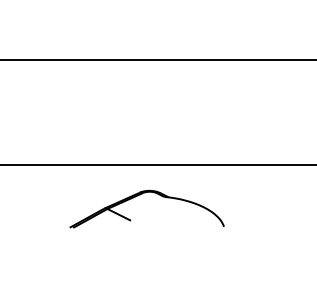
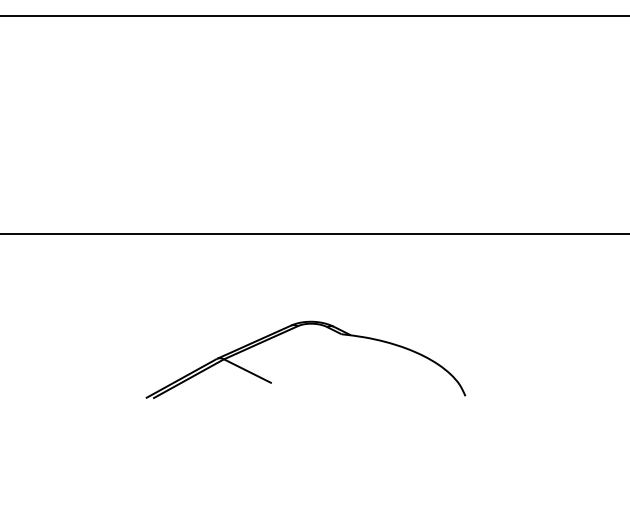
part: (140, 195) -> (292, 331), moved

